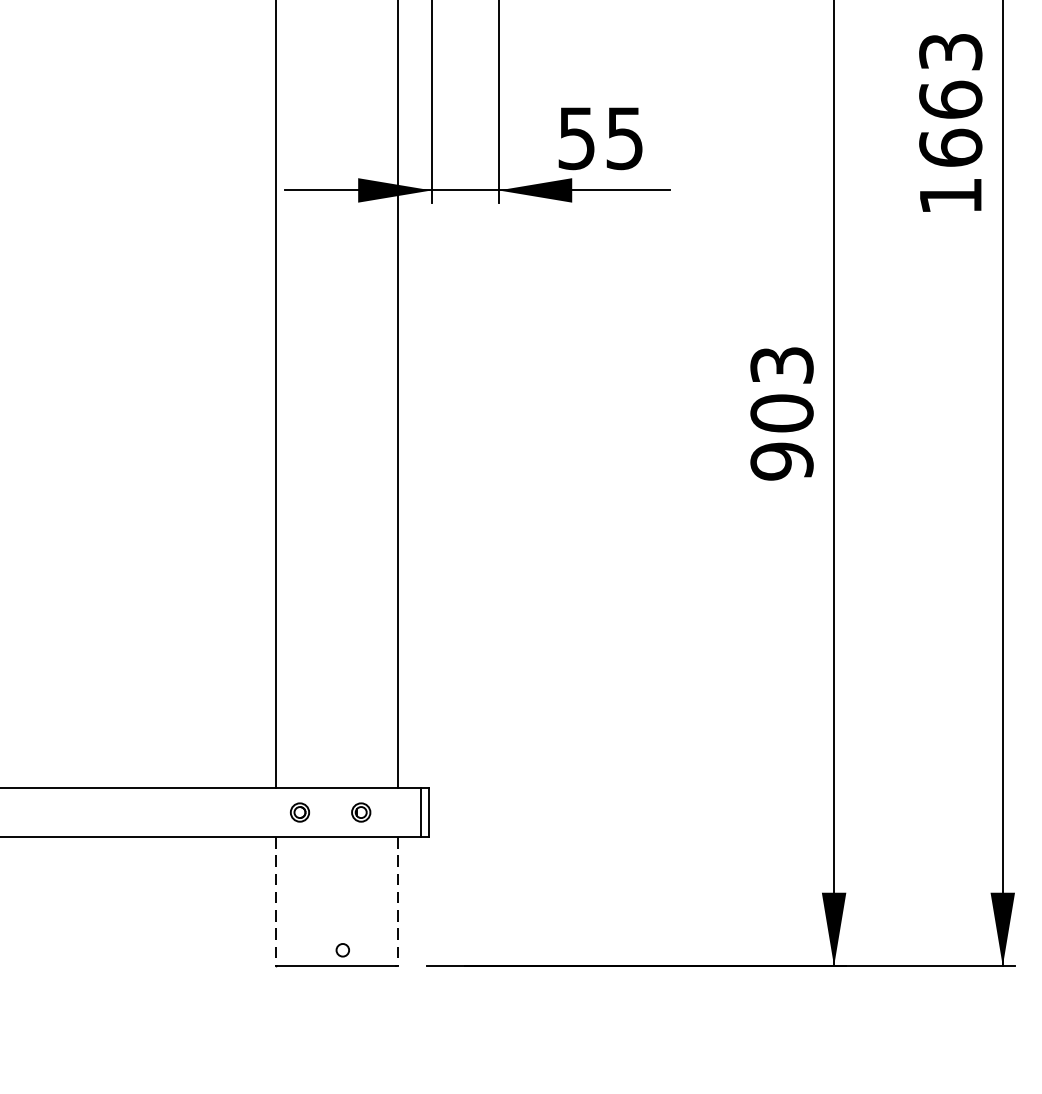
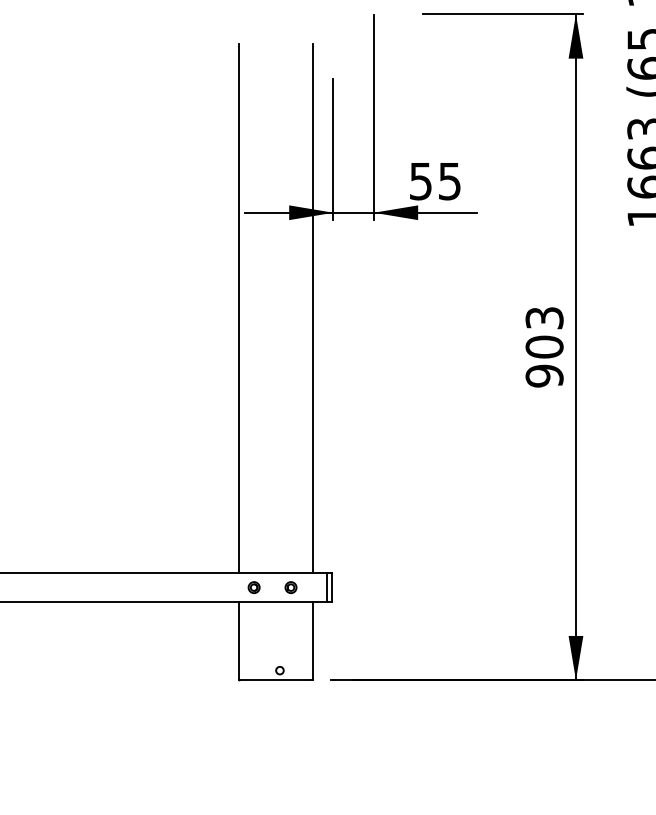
line: (275, 901) -> (239, 641), dashed -> solid
line: (398, 901) -> (313, 641), dashed -> solid

